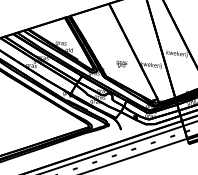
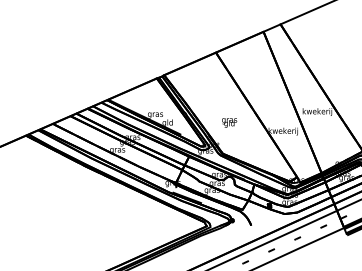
text: (121, 64) -> (229, 122), moved

